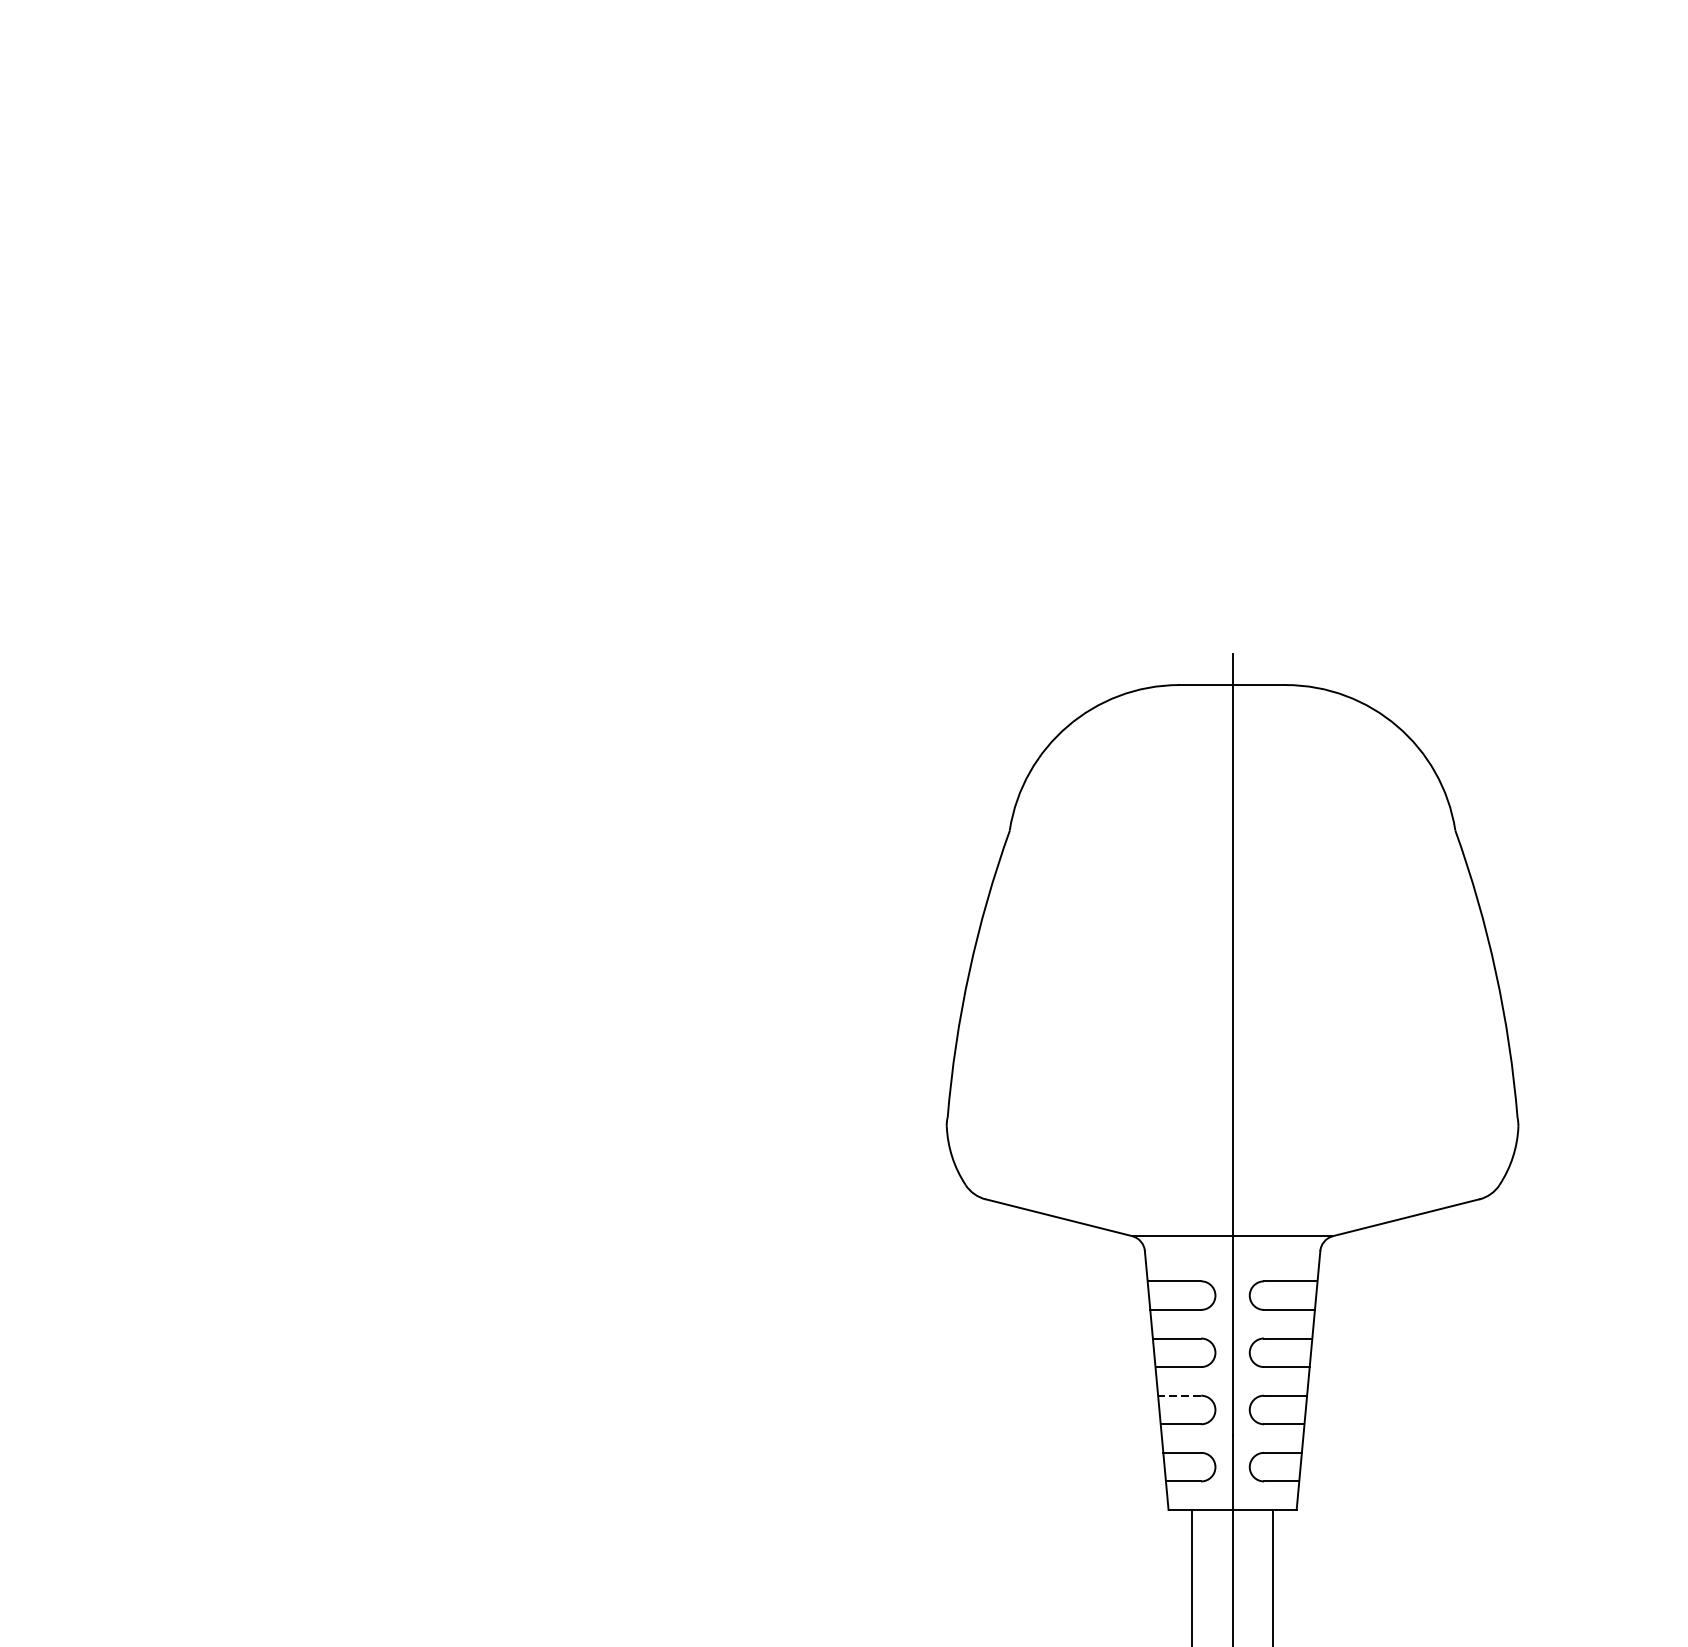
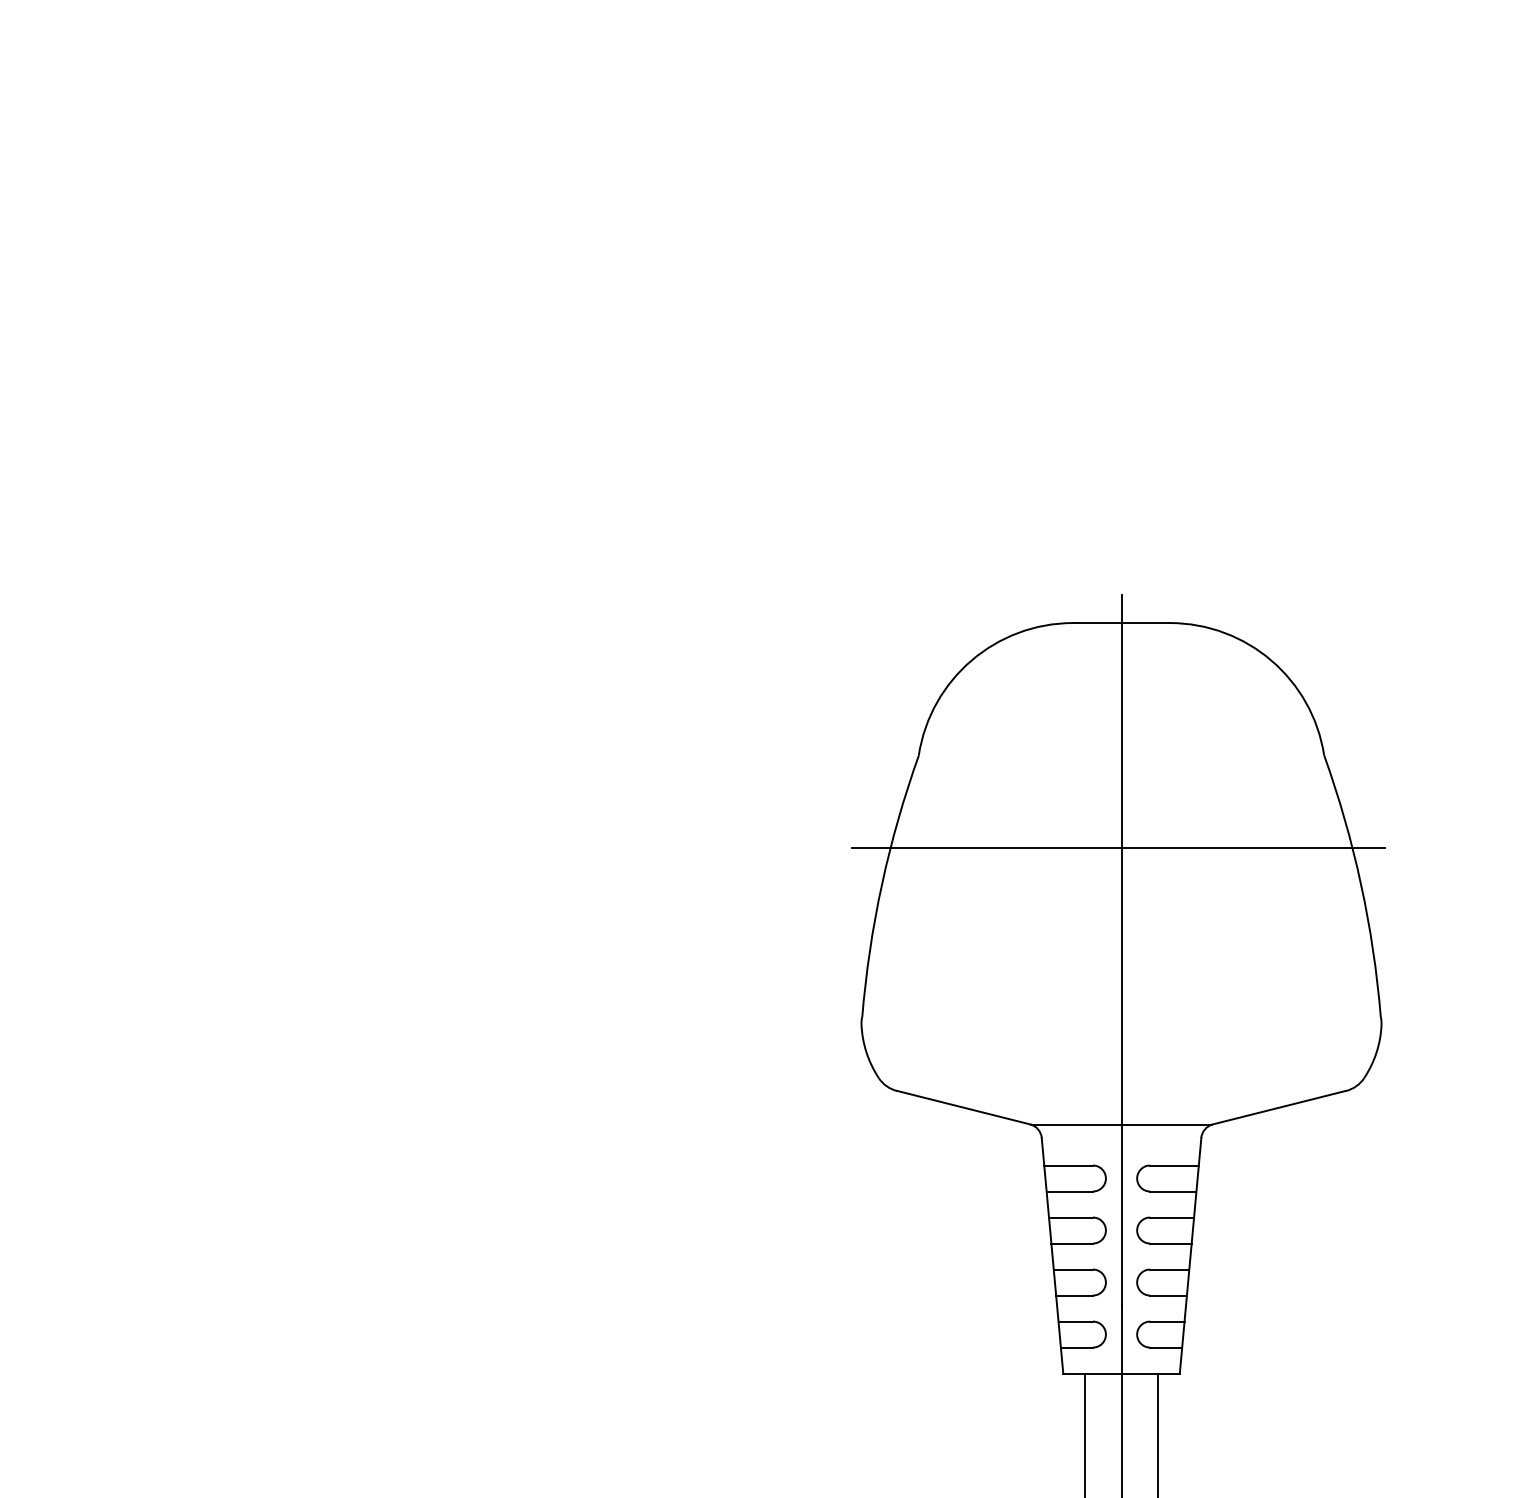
line: (1229, 932) -> (1118, 848), added
line: (1179, 1395) -> (1073, 1269), dashed -> solid

